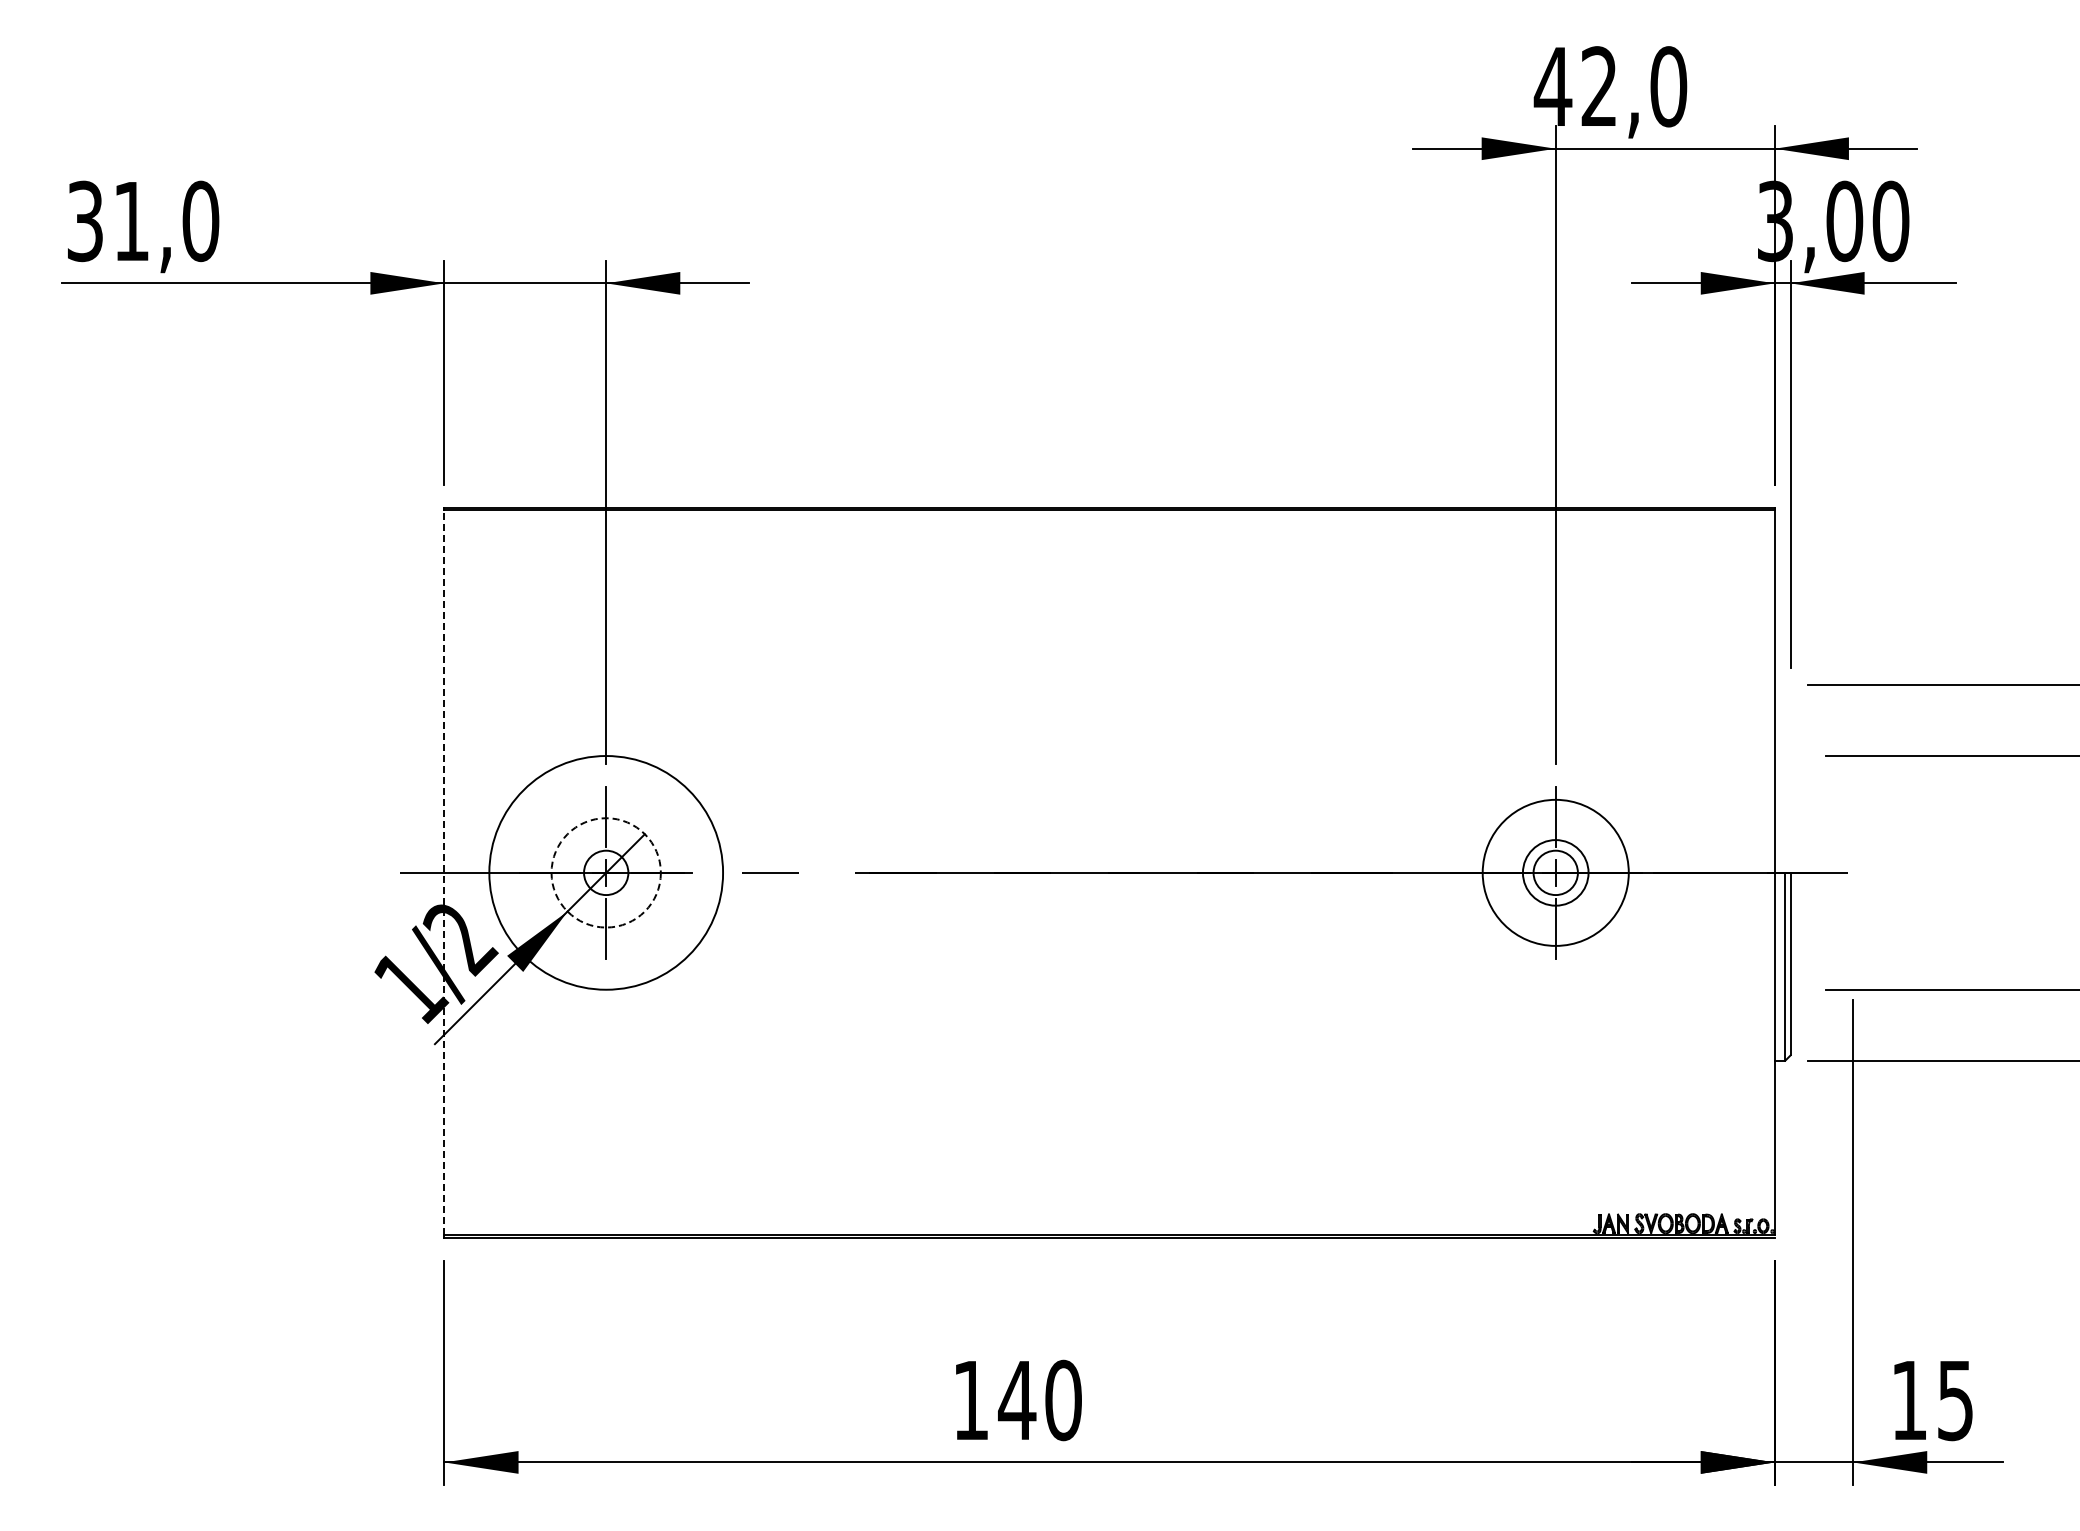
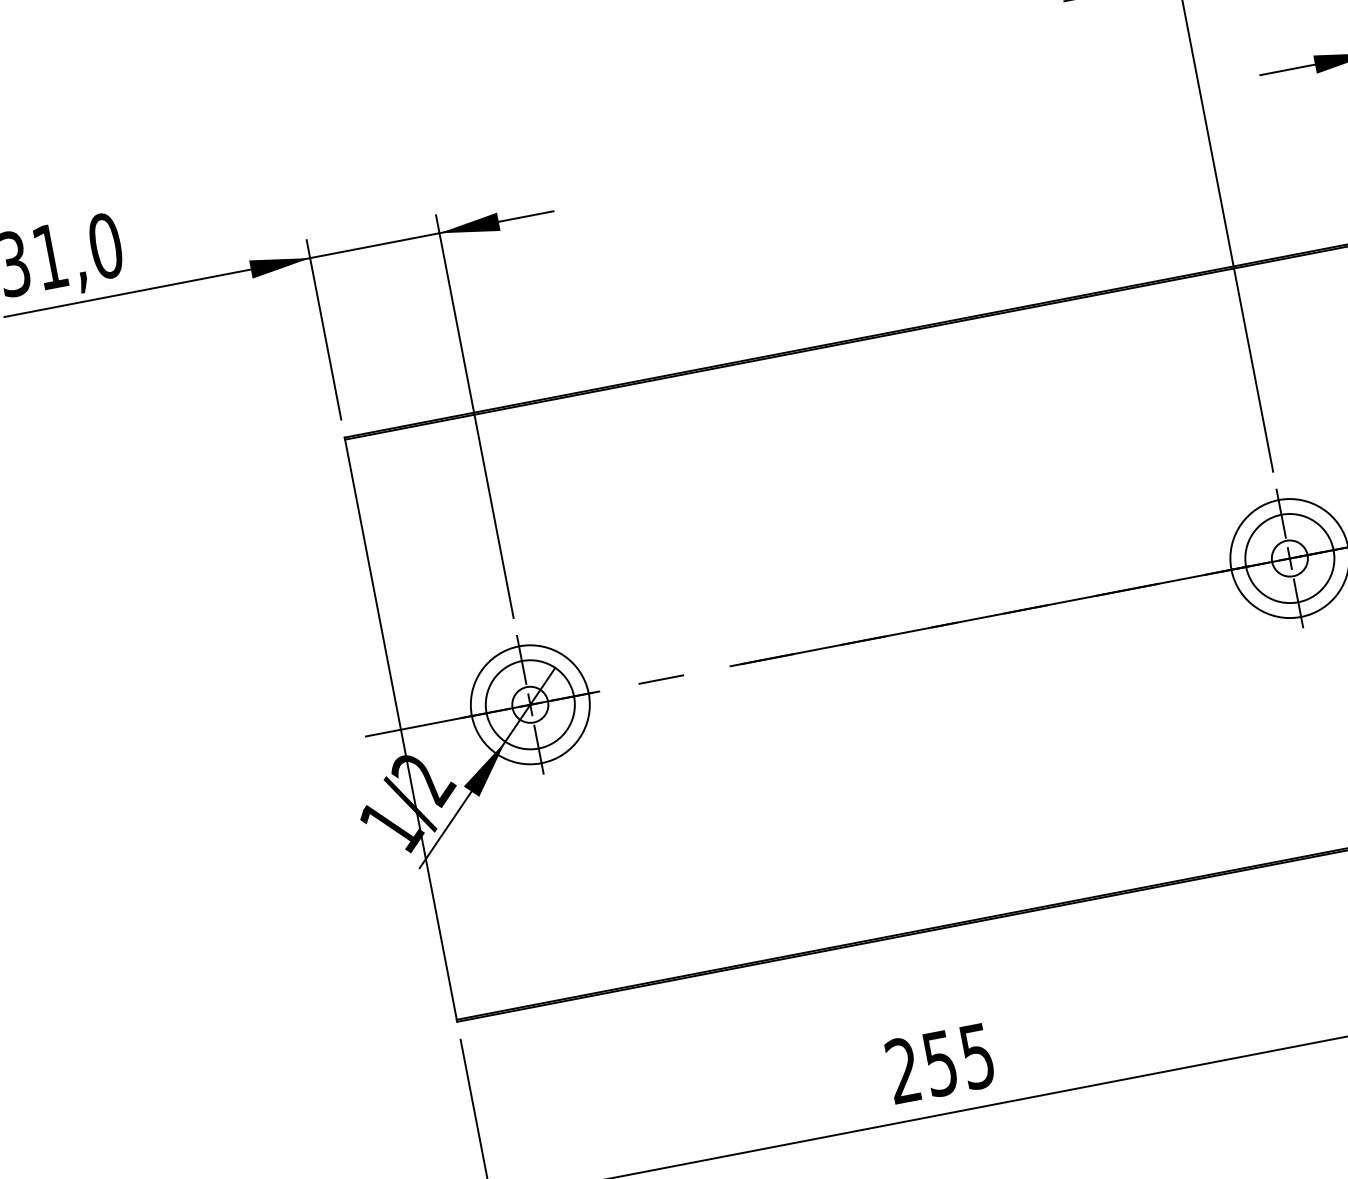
line: (444, 872) -> (400, 729), dashed -> solid
circle: (605, 872) -> (529, 704), dashed -> solid
circle: (606, 872) -> (530, 704), size x0.62
circle: (1555, 872) -> (1289, 558), size x1.67
text: (1017, 1400) -> (940, 1063), 140 -> 255

